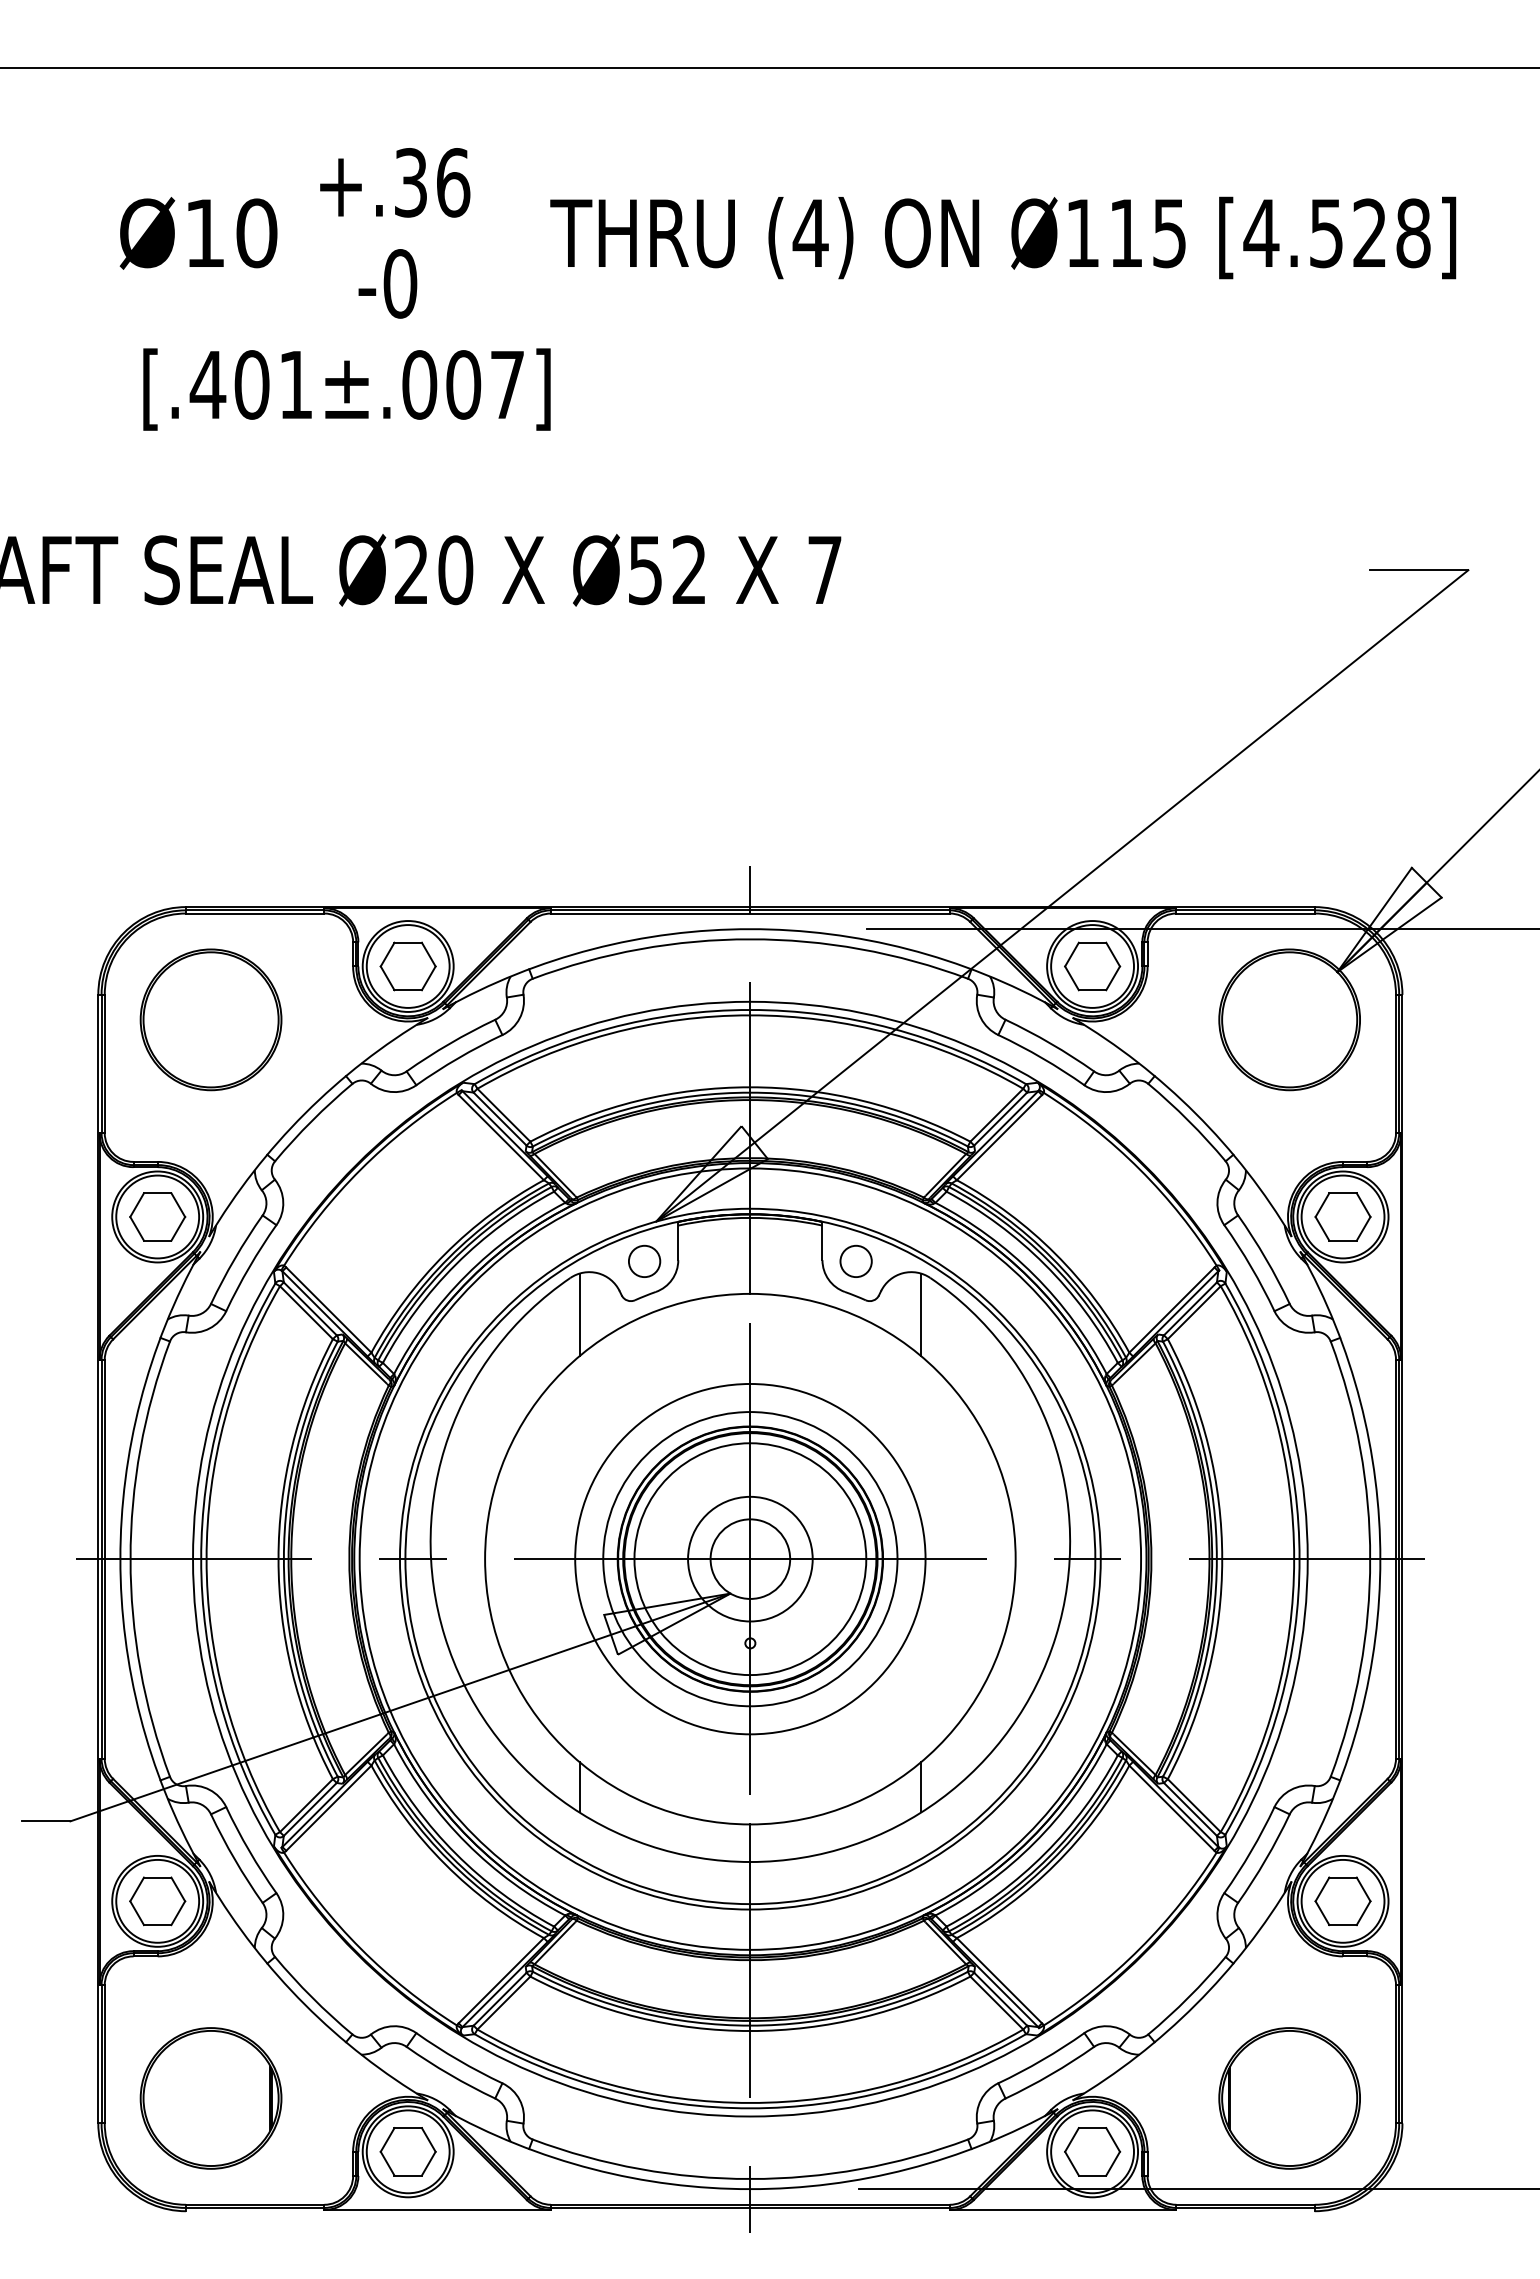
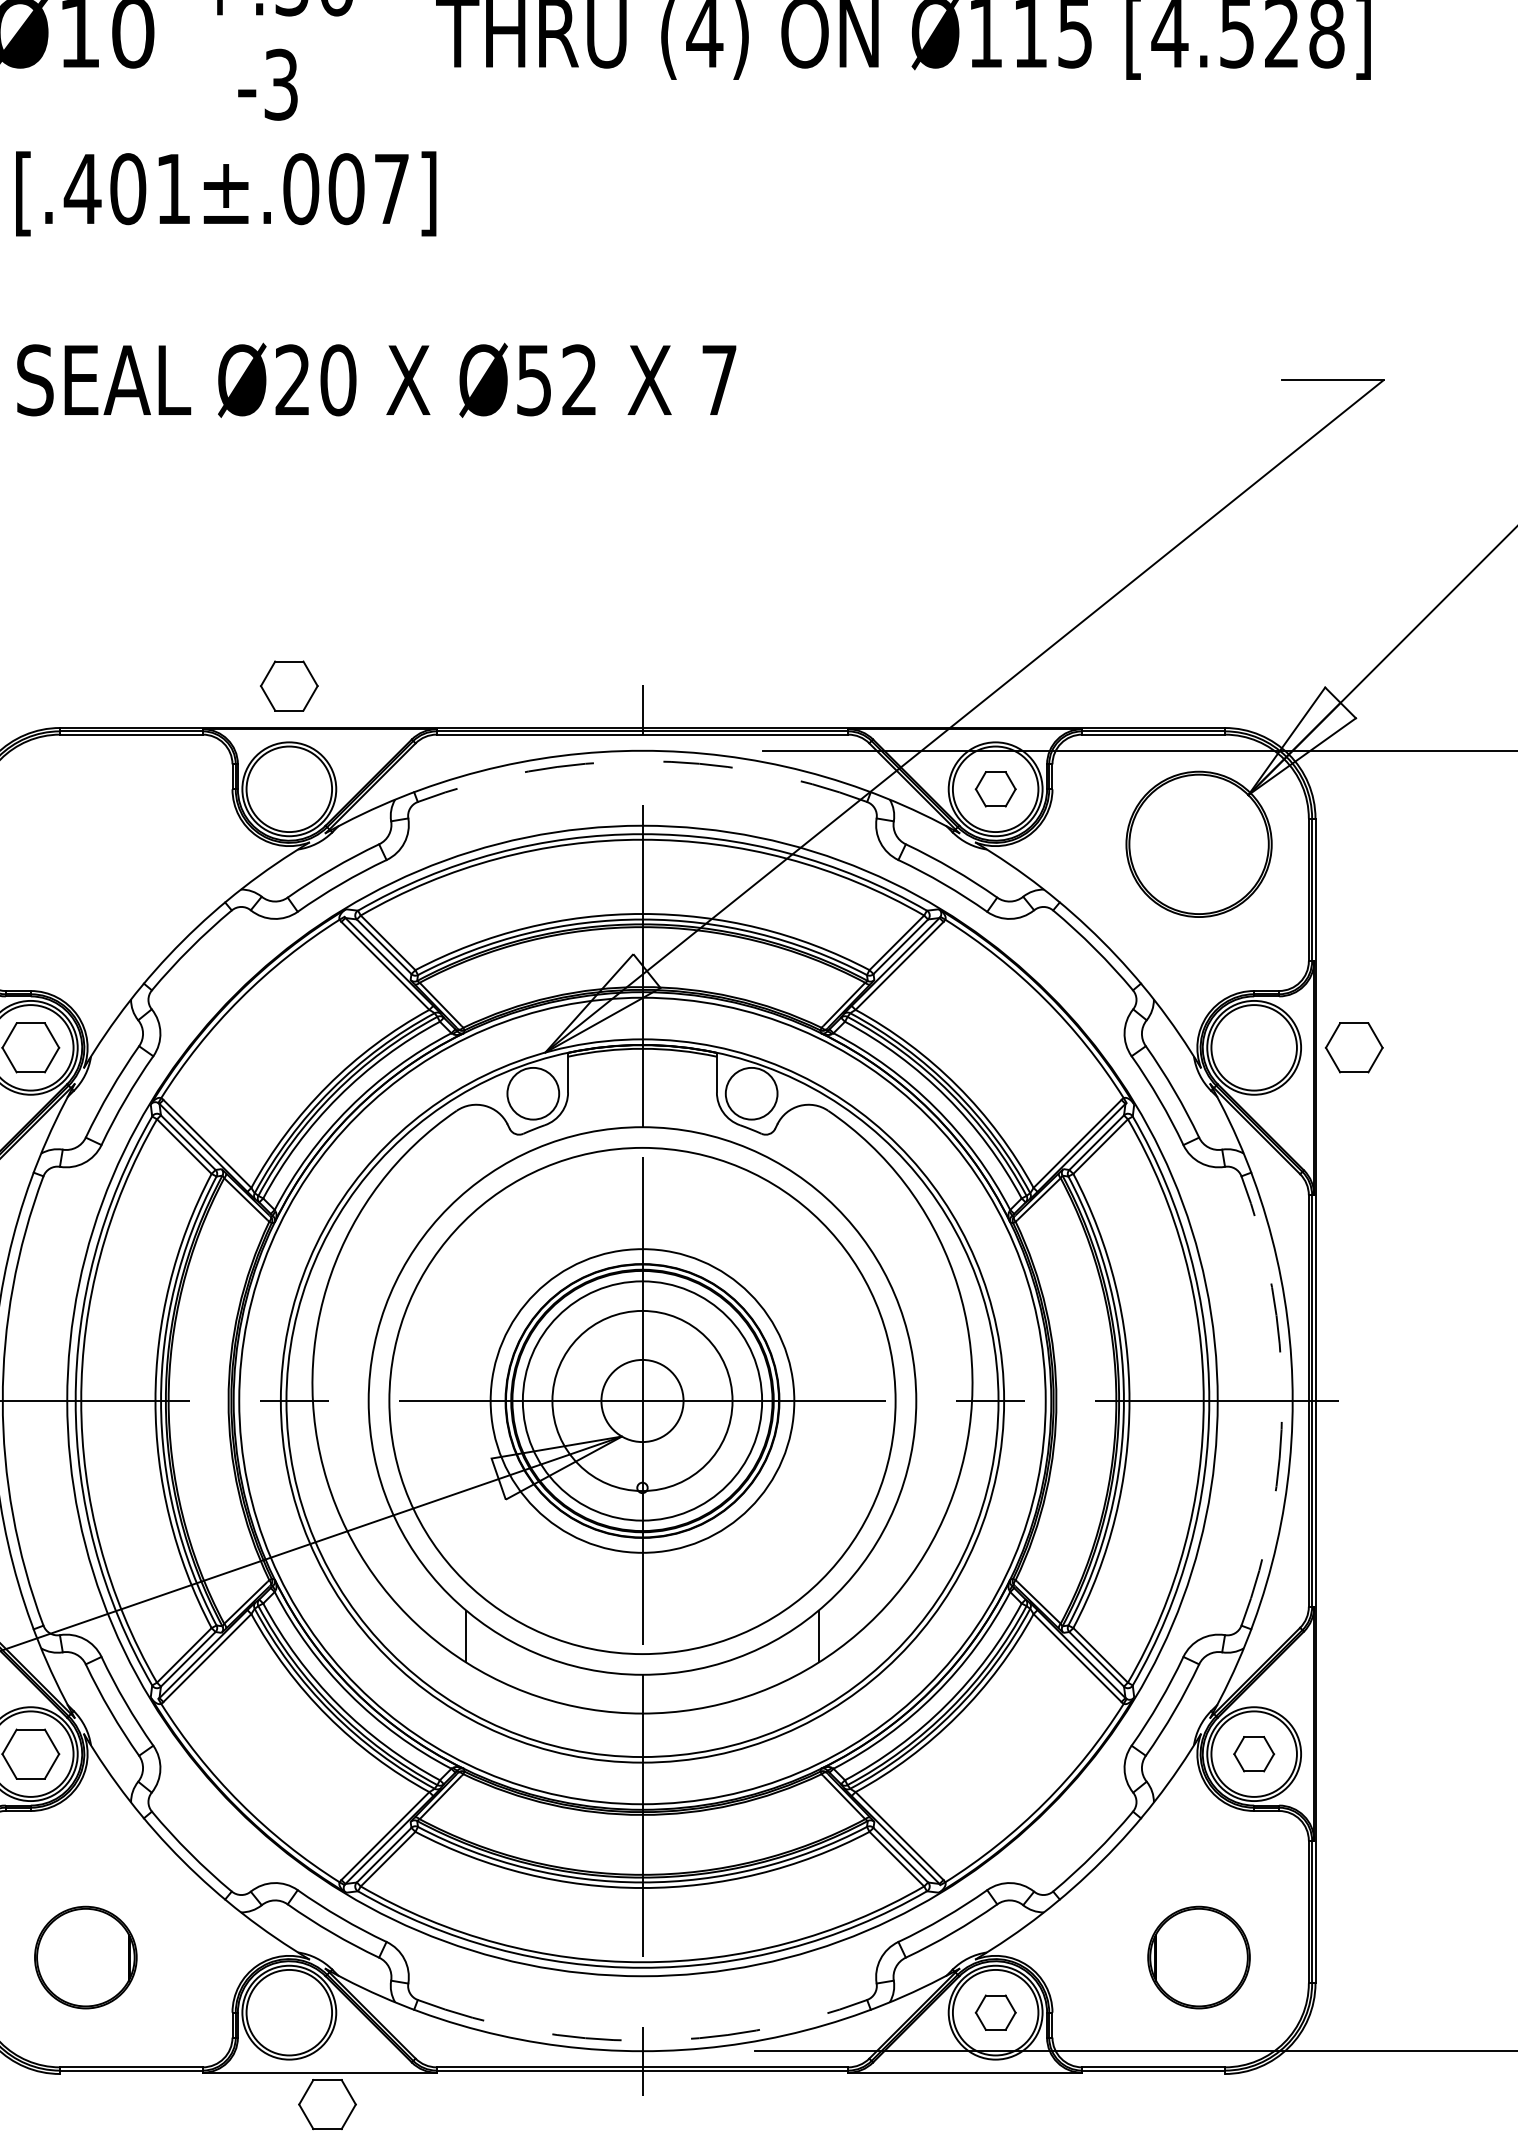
text: (400, 283) -> (281, 84), -0 -> -3
arc: (750, 939) -> (642, 761), solid -> dashed
part: (407, 966) -> (288, 686), moved
part: (1092, 966) -> (995, 789), size x0.7
part: (210, 1019) -> (85, 844), removed
part: (1342, 1216) -> (1353, 1047), moved
circle: (644, 1261) -> (533, 1093), size x1.6
circle: (855, 1261) -> (750, 1093), size x1.6
line: (579, 1314) -> (466, 1148), removed
line: (921, 1314) -> (819, 1148), removed
circle: (750, 1558) -> (642, 1400), size x1.4
circle: (750, 1558) -> (642, 1400), size x1.4
arc: (1370, 1559) -> (1282, 1401), solid -> dashed
part: (1342, 1901) -> (1253, 1754), size x0.7
part: (210, 2098) -> (85, 1957), size x0.7
part: (1289, 2098) -> (1198, 1957), size x0.7
part: (407, 2151) -> (326, 2104), moved
part: (1092, 2151) -> (995, 2012), size x0.7
arc: (750, 2179) -> (642, 2041), solid -> dashed

